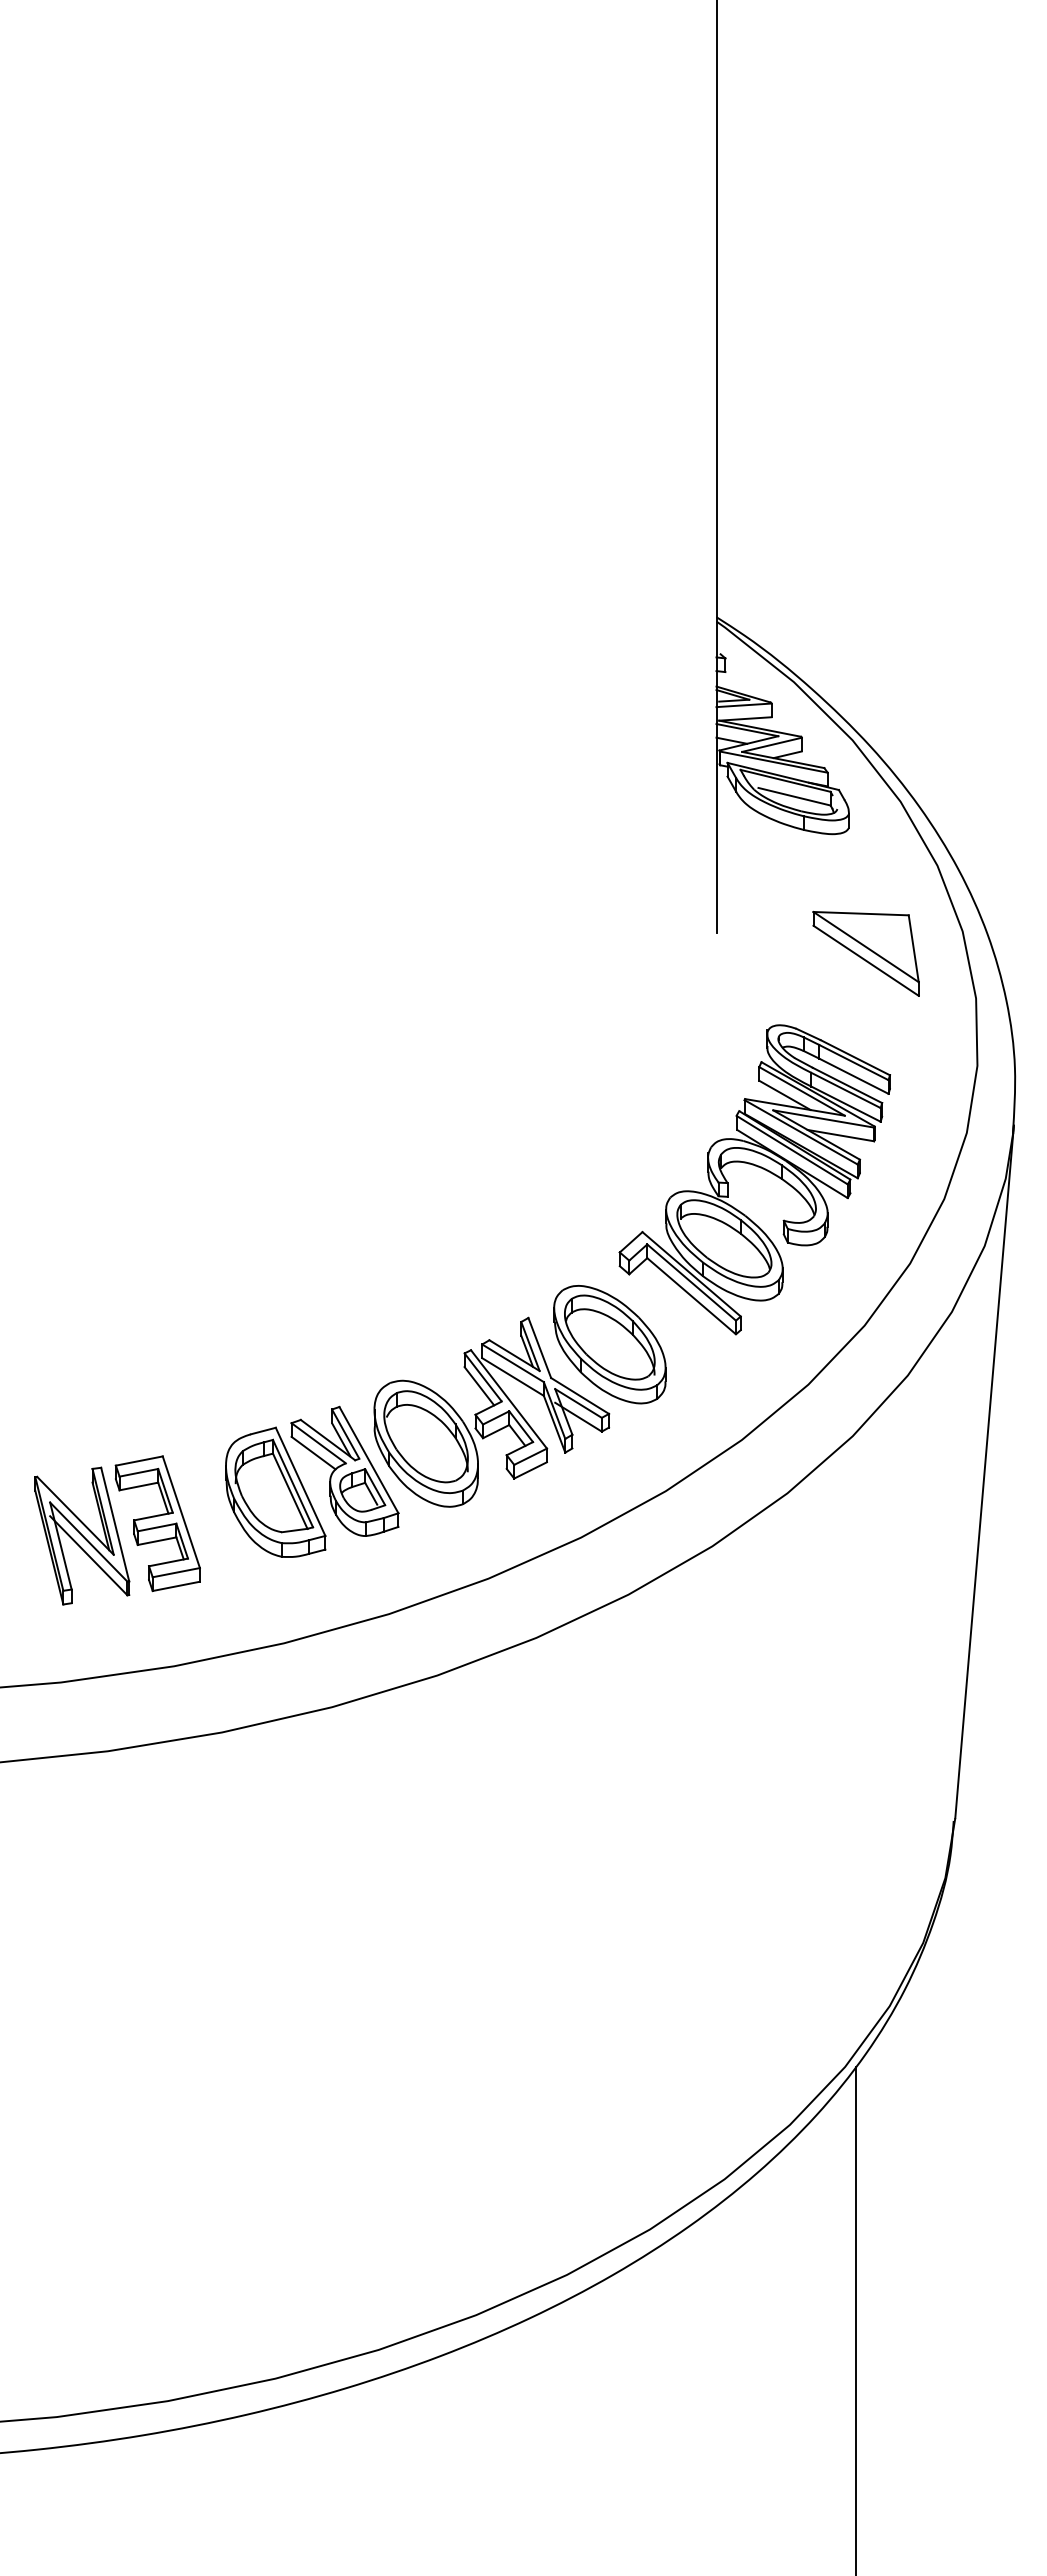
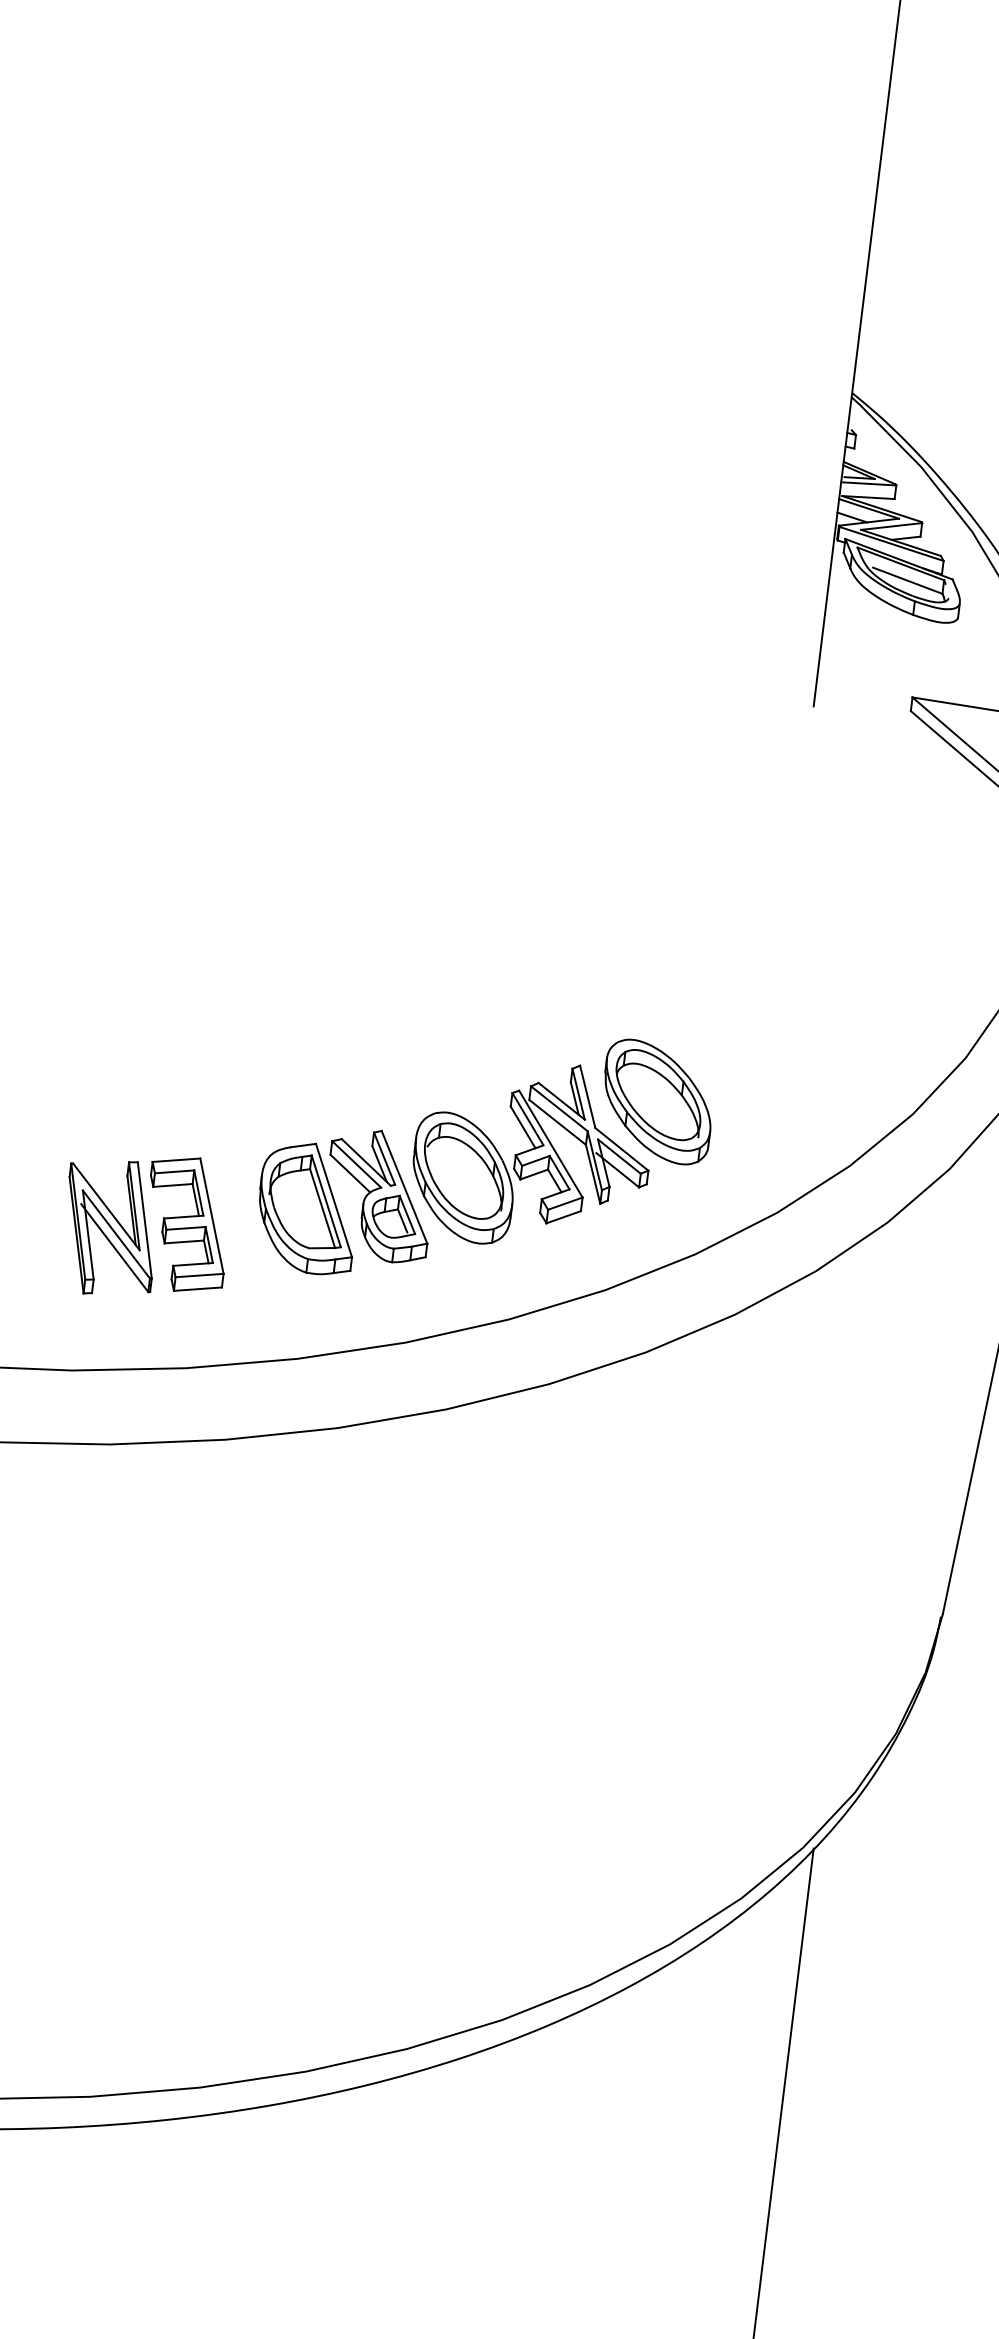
part: (757, 1167) -> (825, 944), removed

